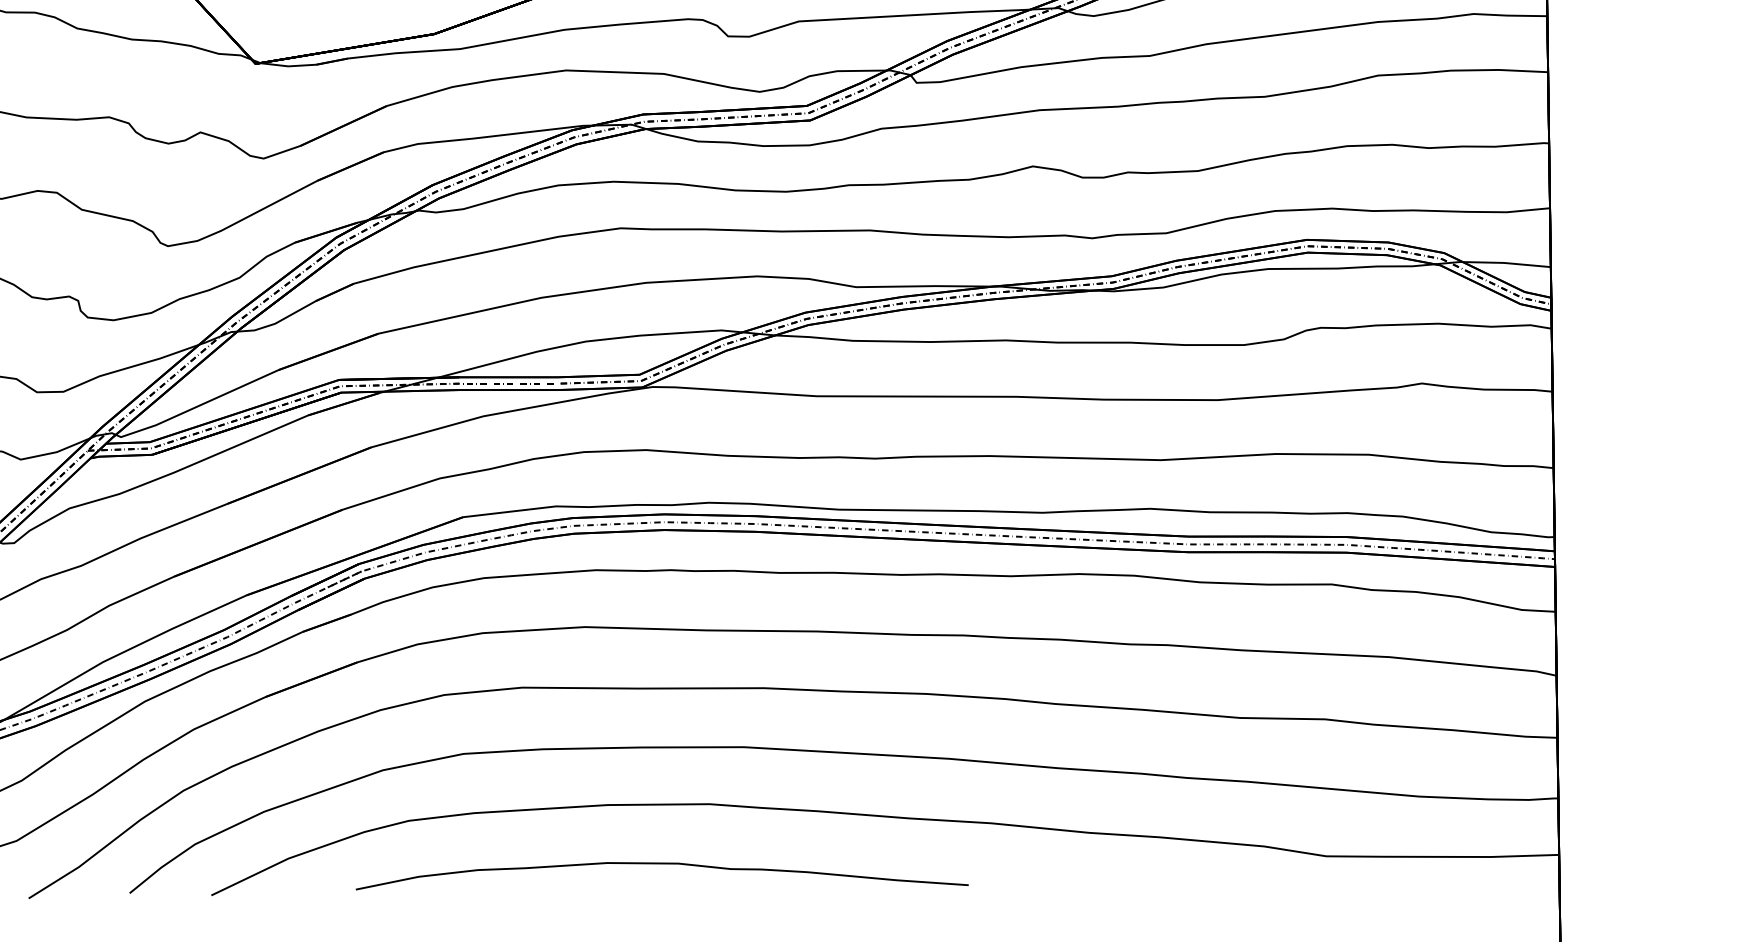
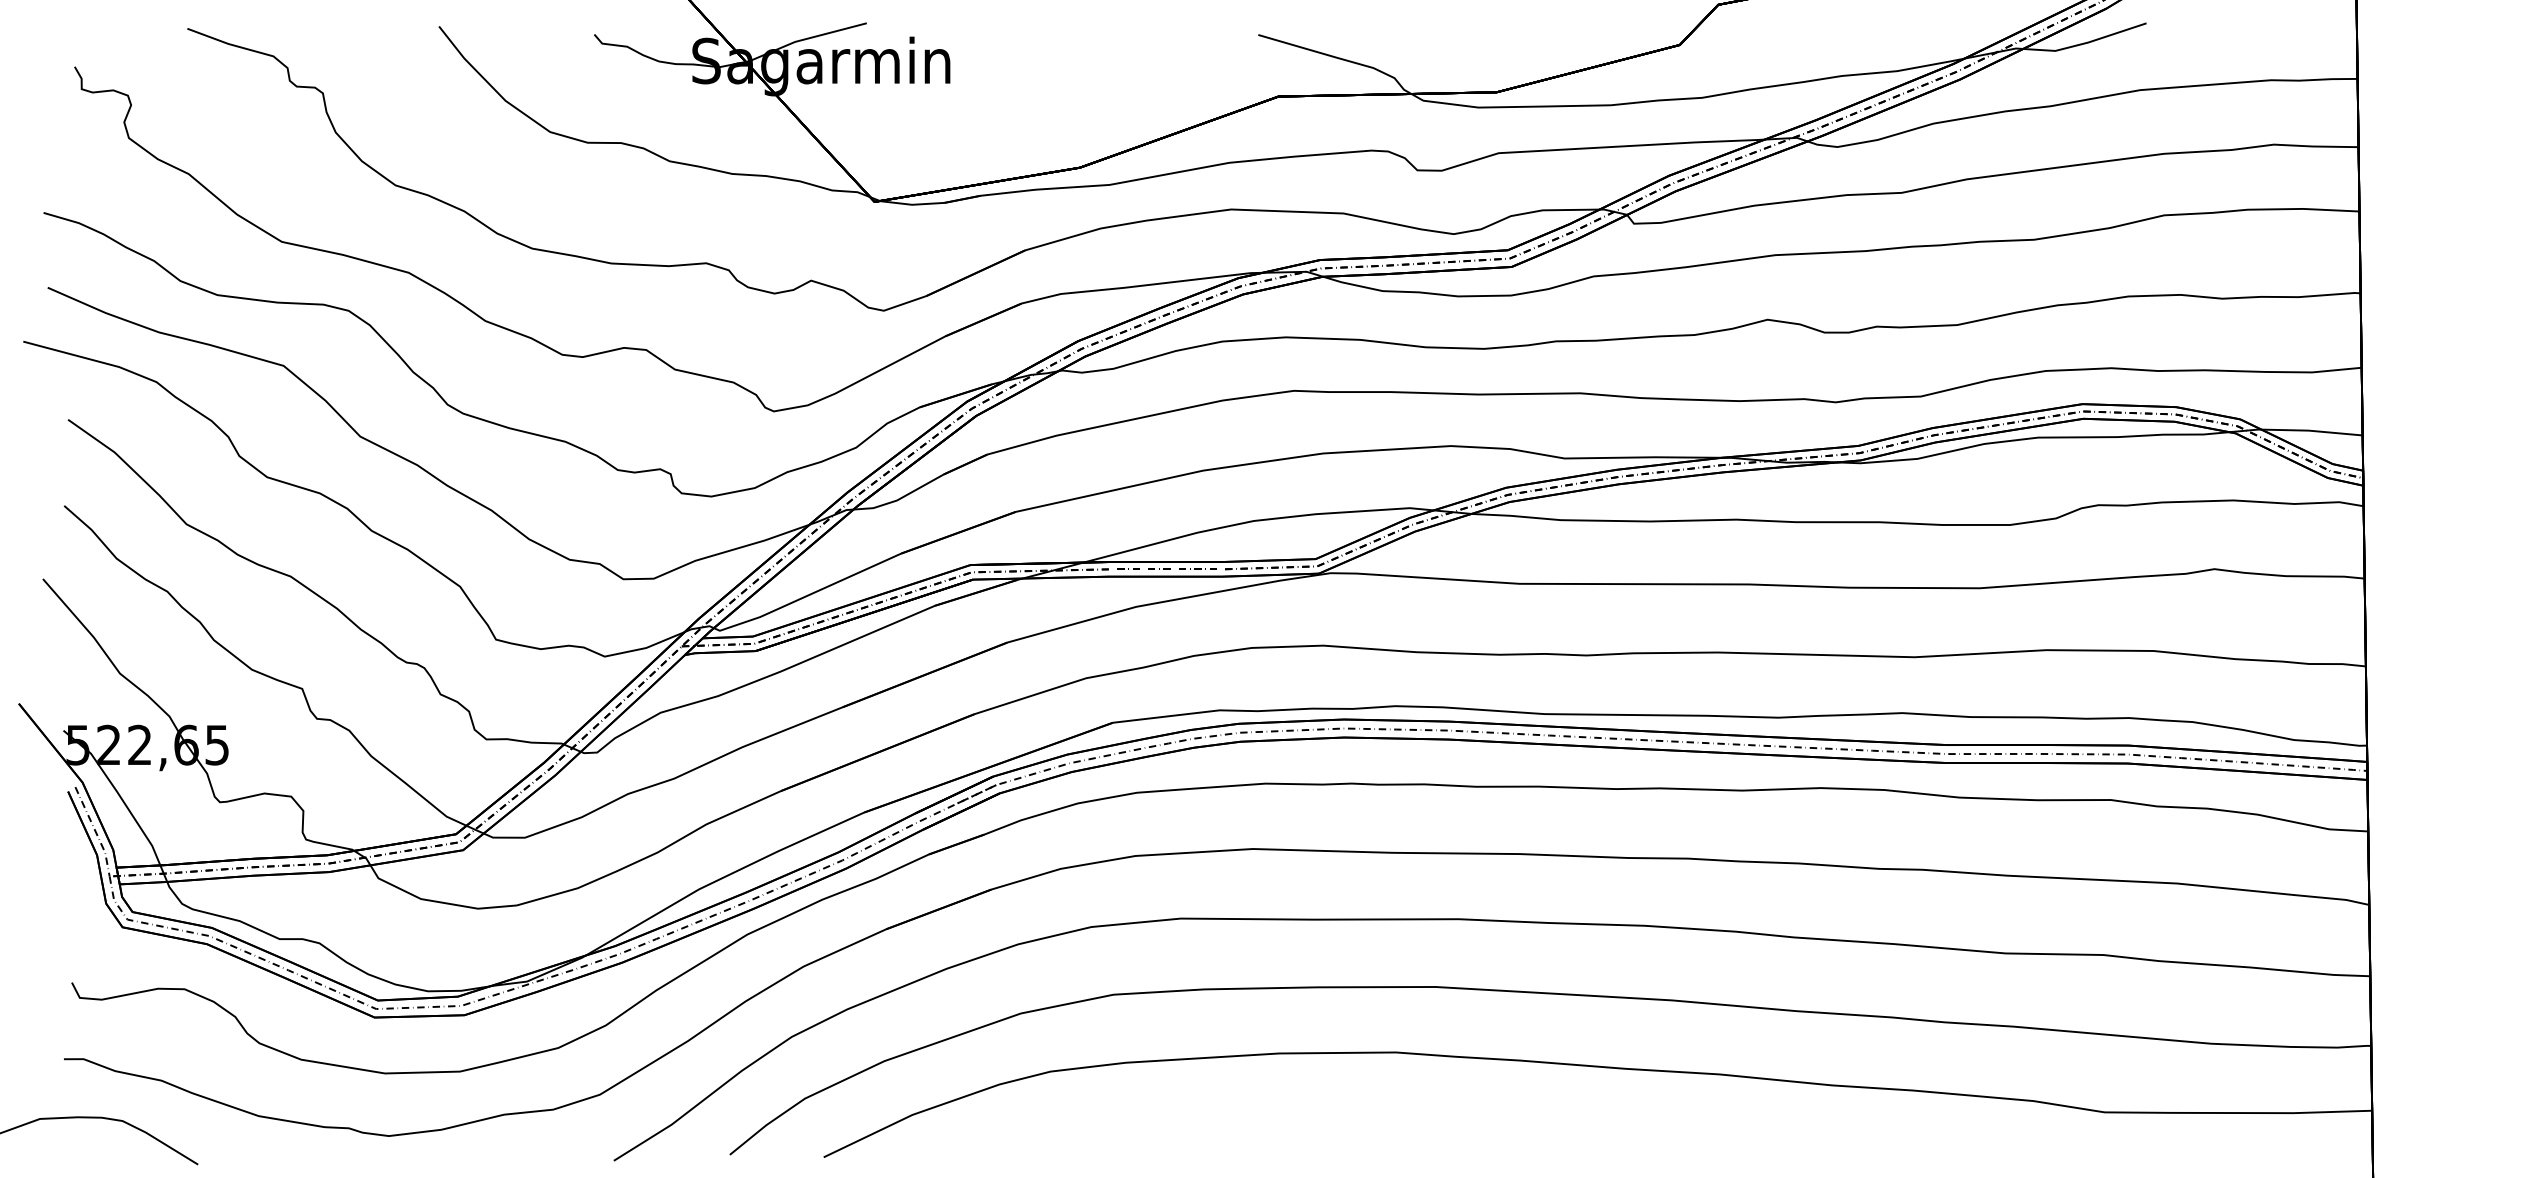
curve: (662, 864) -> (1341, 1121), removed

